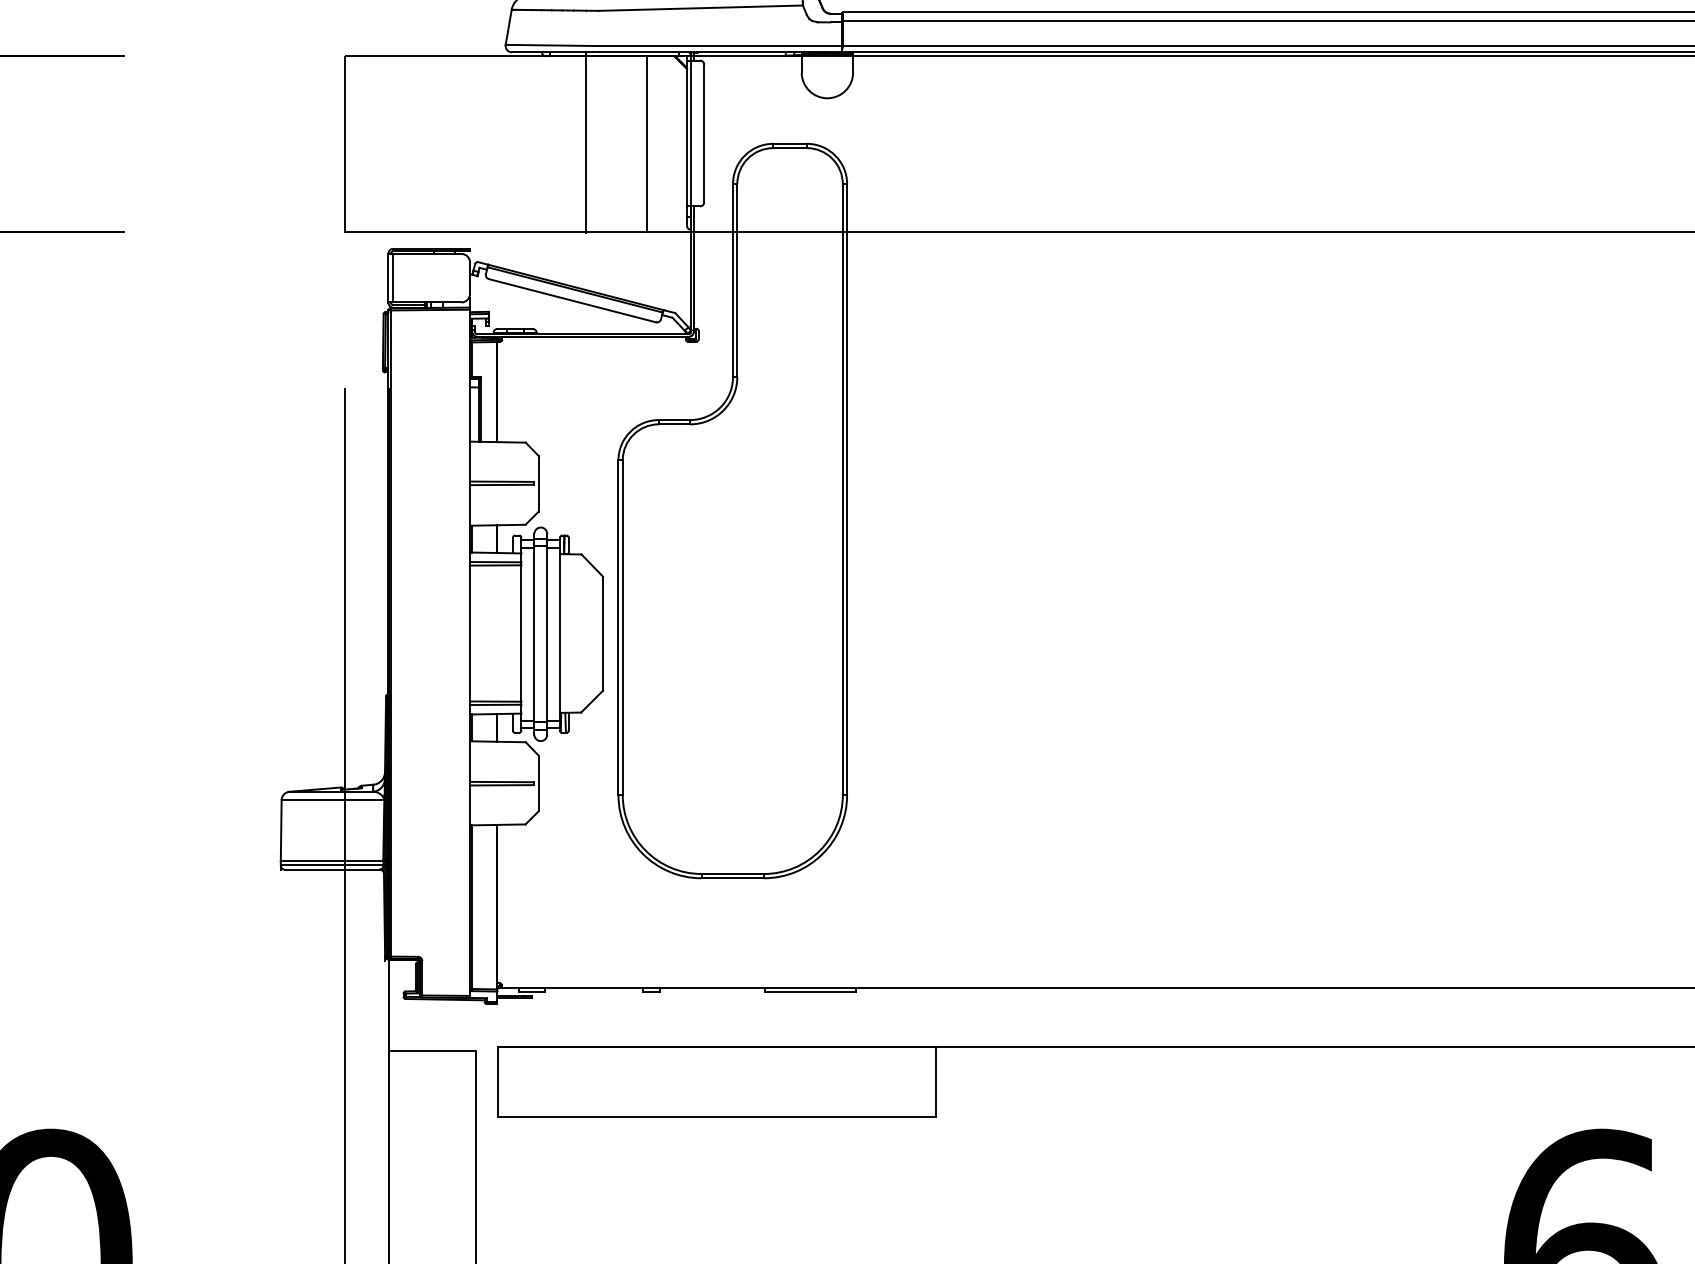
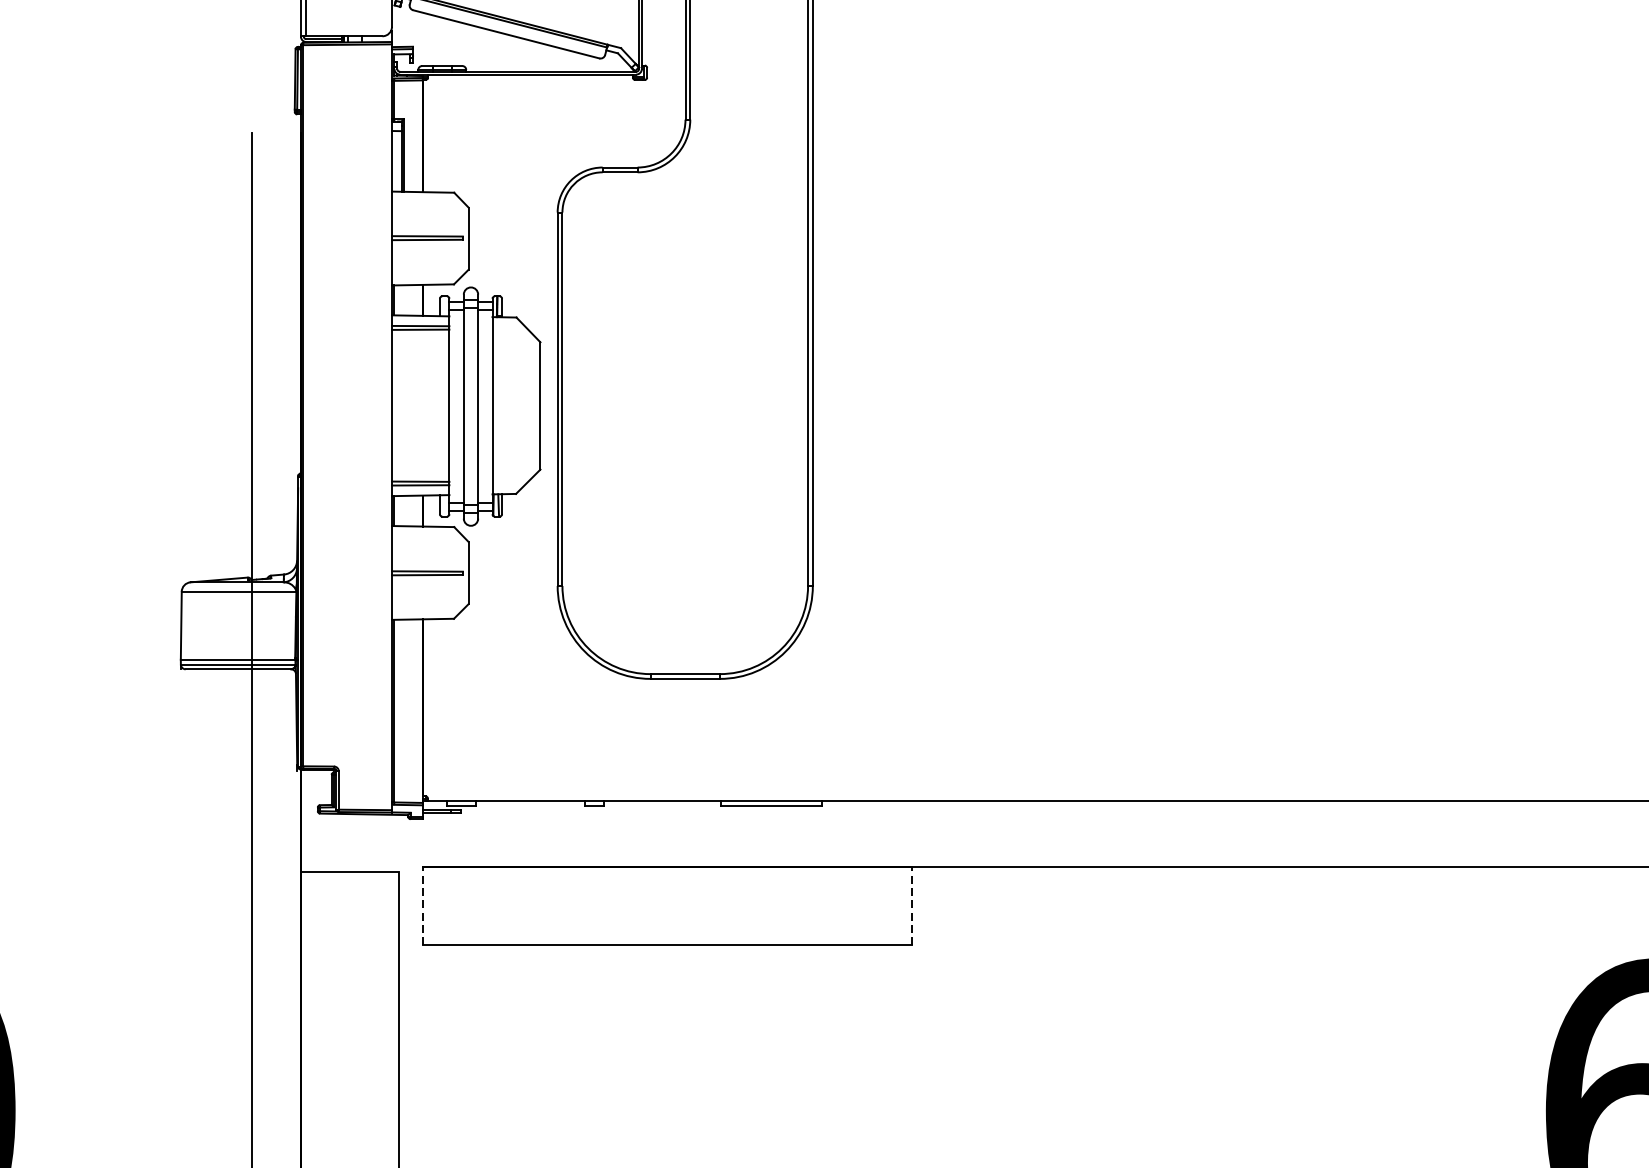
line: (498, 1081) -> (423, 905), solid -> dashed
line: (936, 1081) -> (912, 905), solid -> dashed

